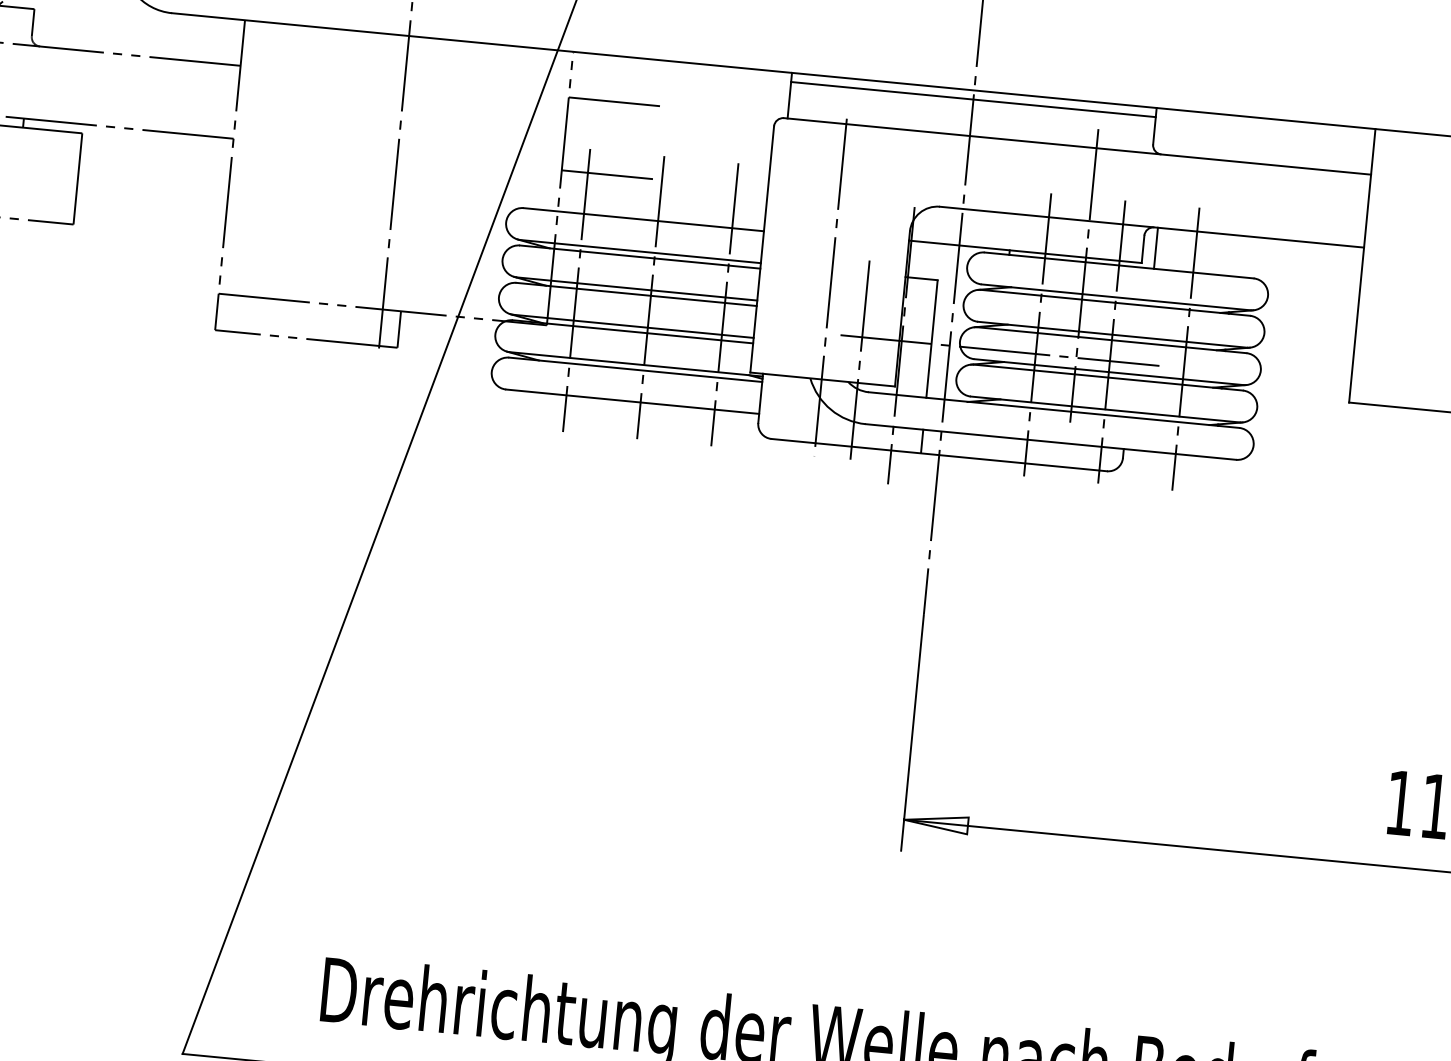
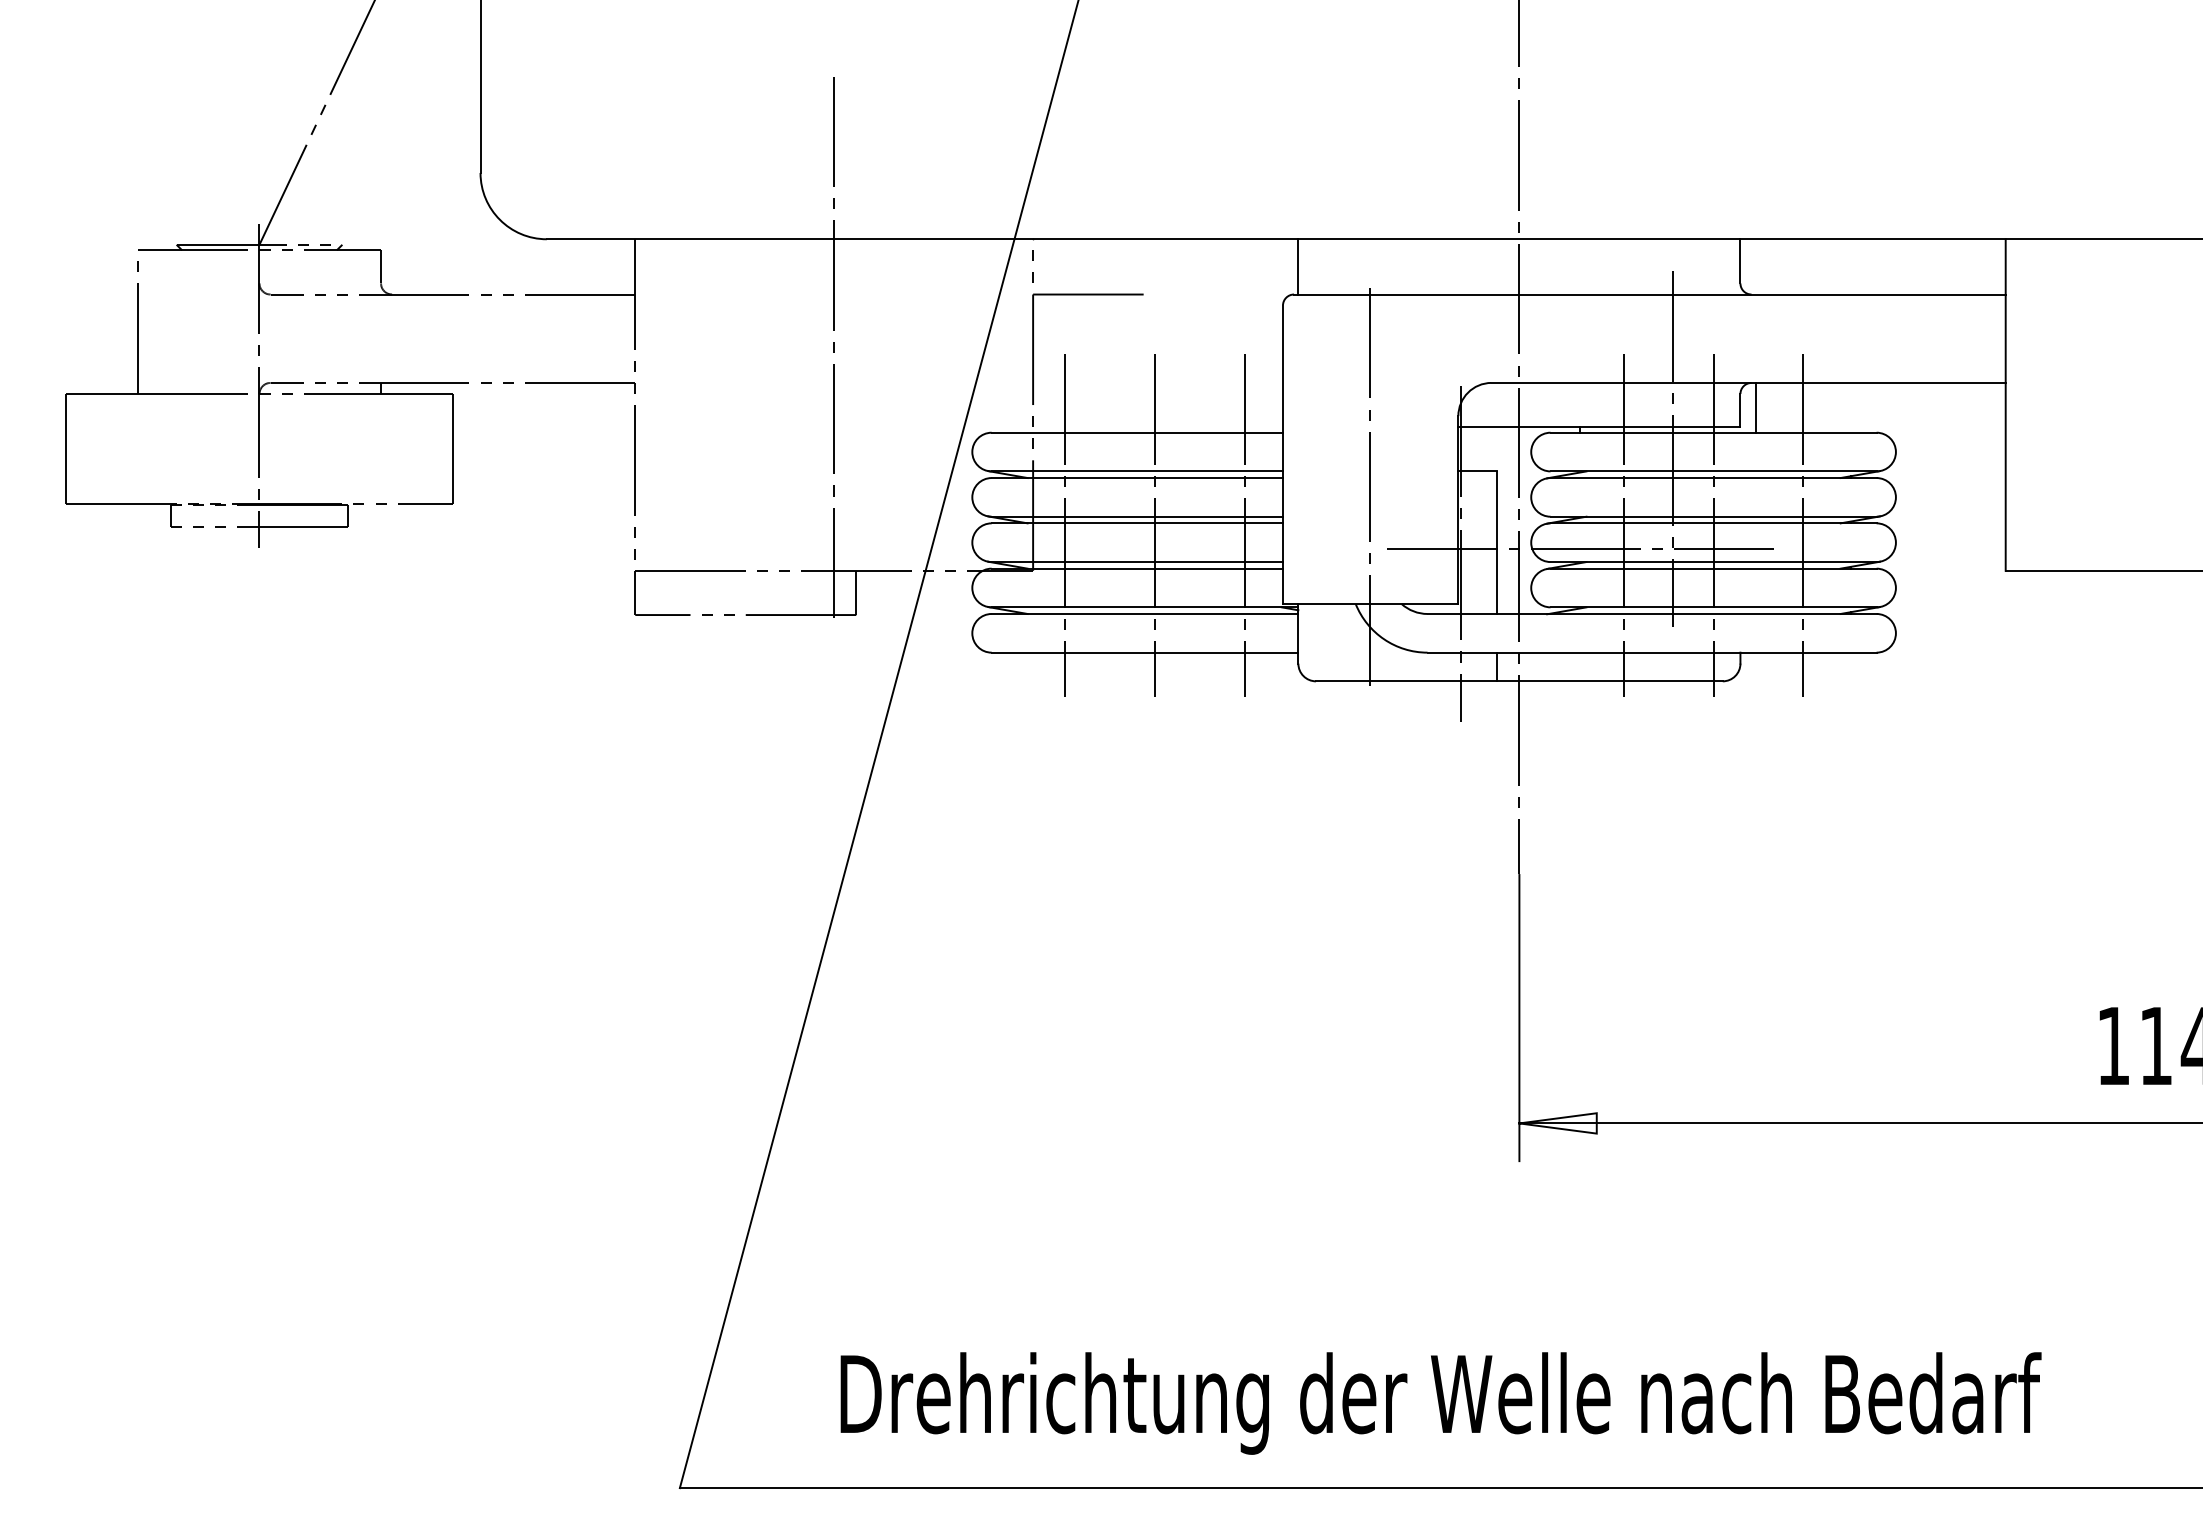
line: (973, 99) -> (1519, 250), removed
line: (607, 174) -> (1088, 382), removed
line: (860, 360) -> (1413, 576), removed

